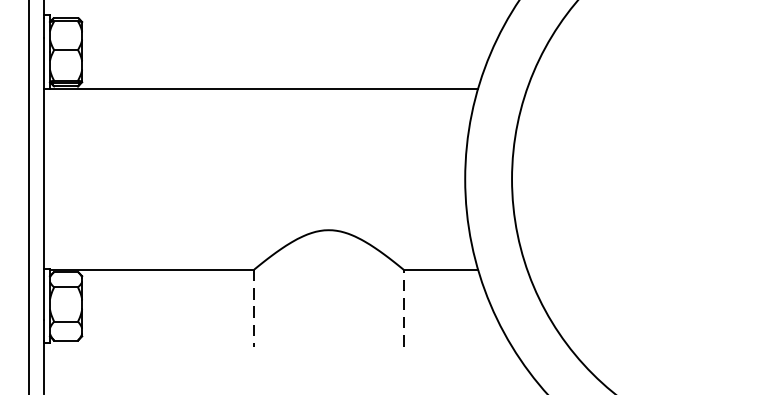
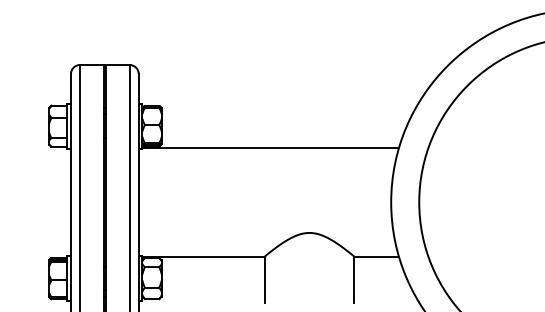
line: (403, 307) -> (354, 279), dashed -> solid
line: (253, 309) -> (264, 280), dashed -> solid

